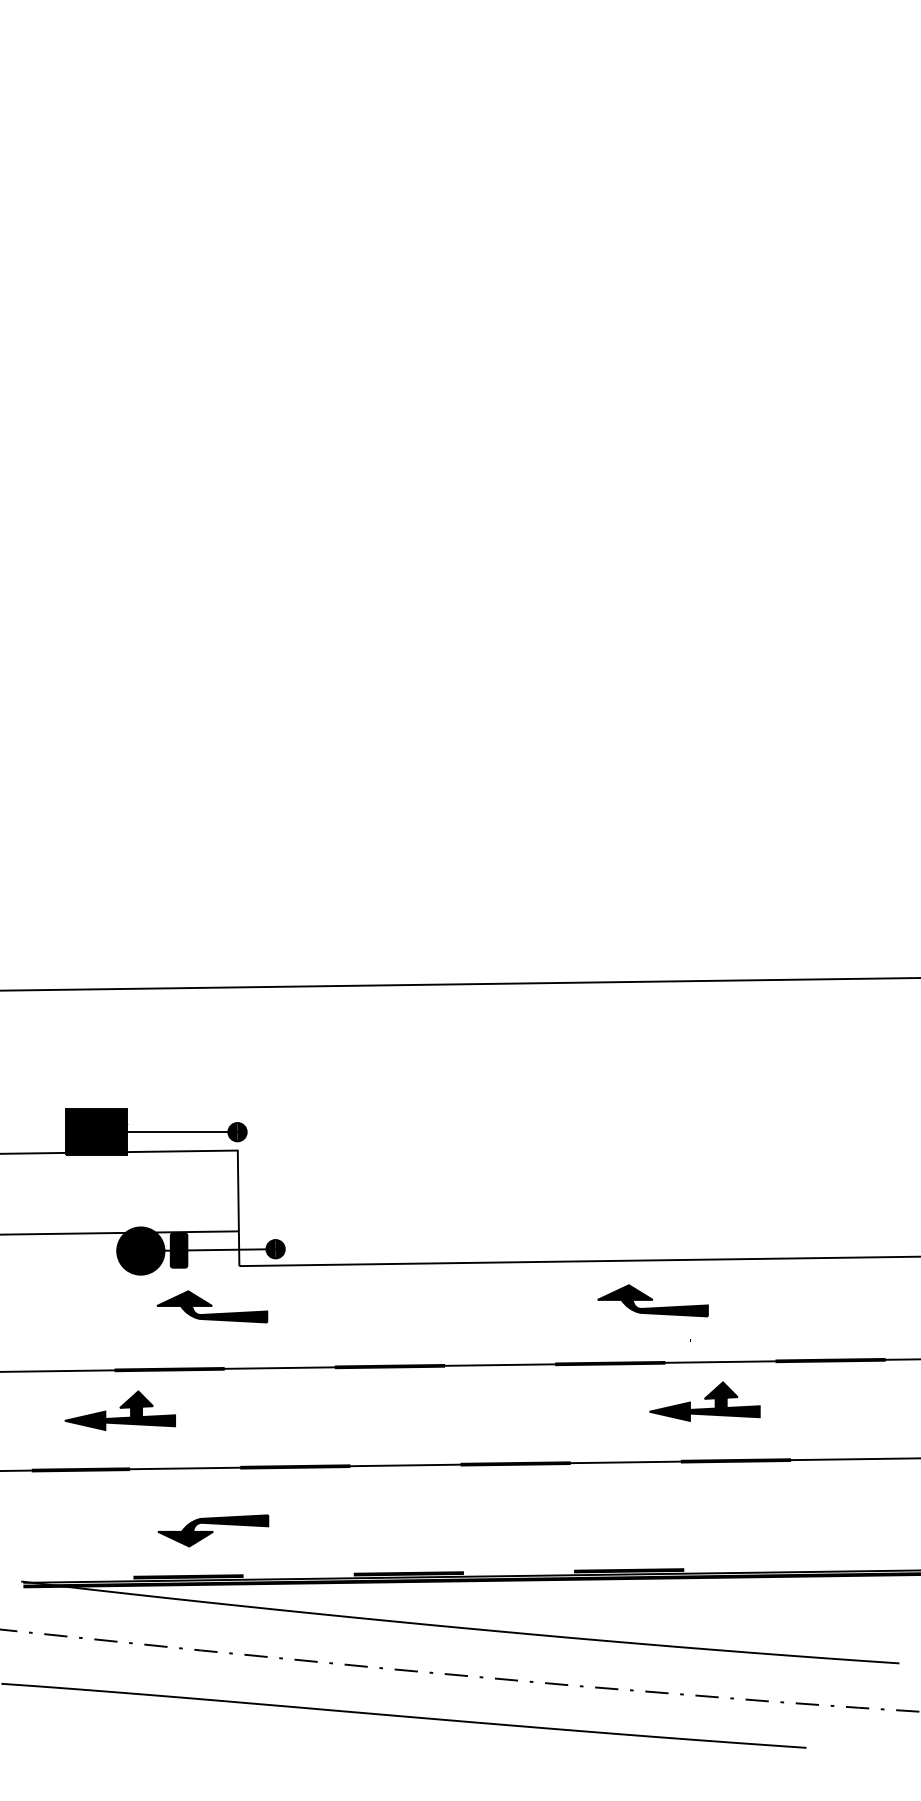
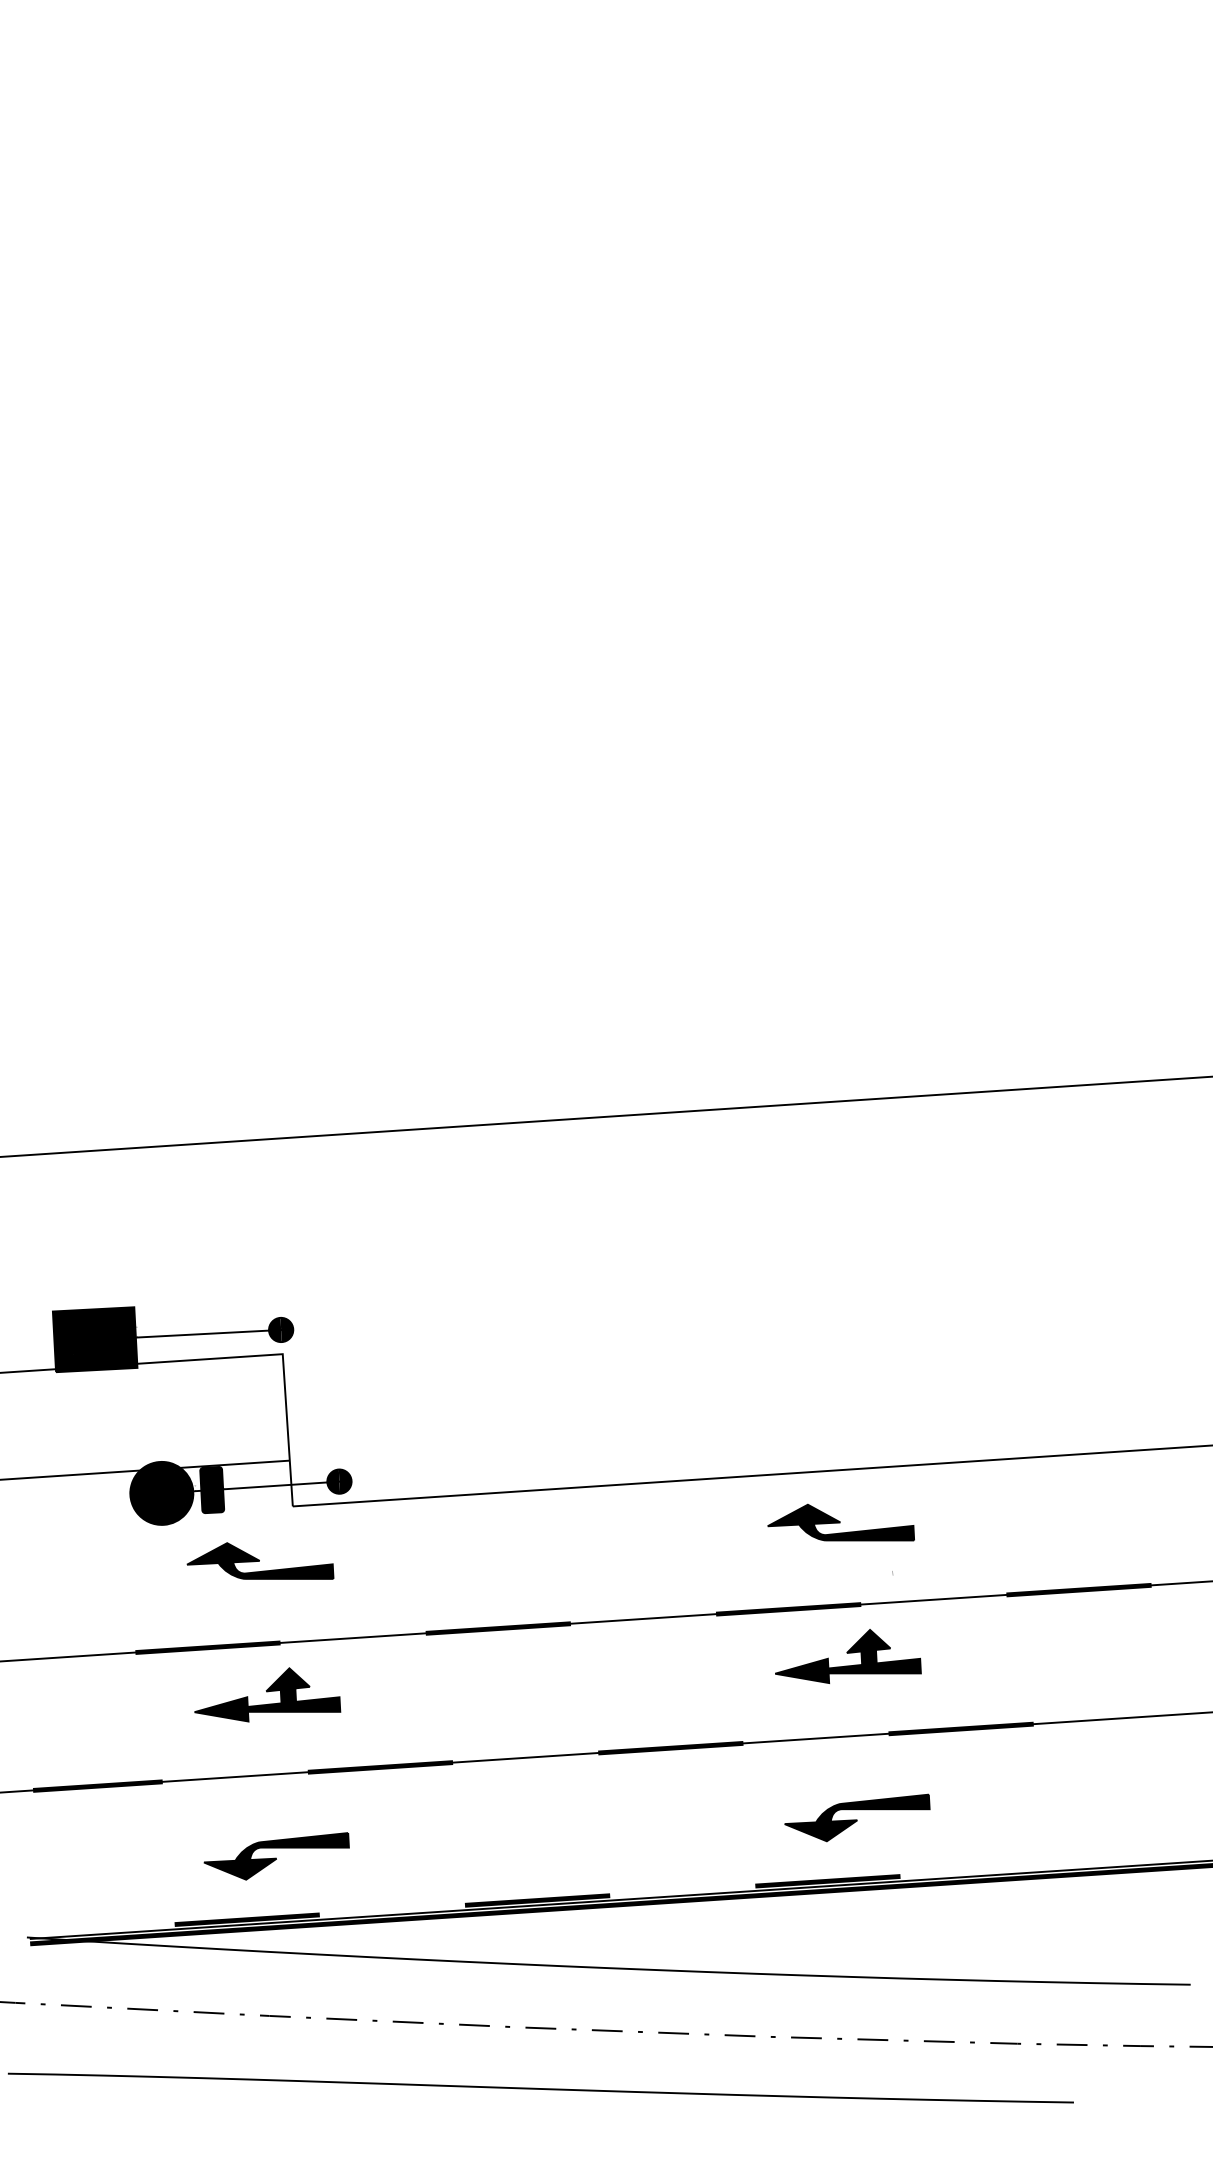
part: (704, 1401) -> (846, 1656), moved
part: (119, 1410) -> (265, 1694), moved
part: (653, 1524) -> (856, 1818), added

